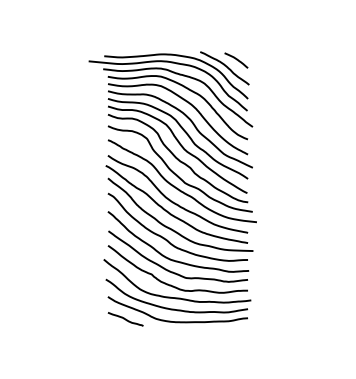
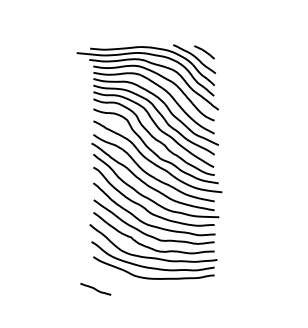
curve: (125, 319) -> (95, 289), moved

